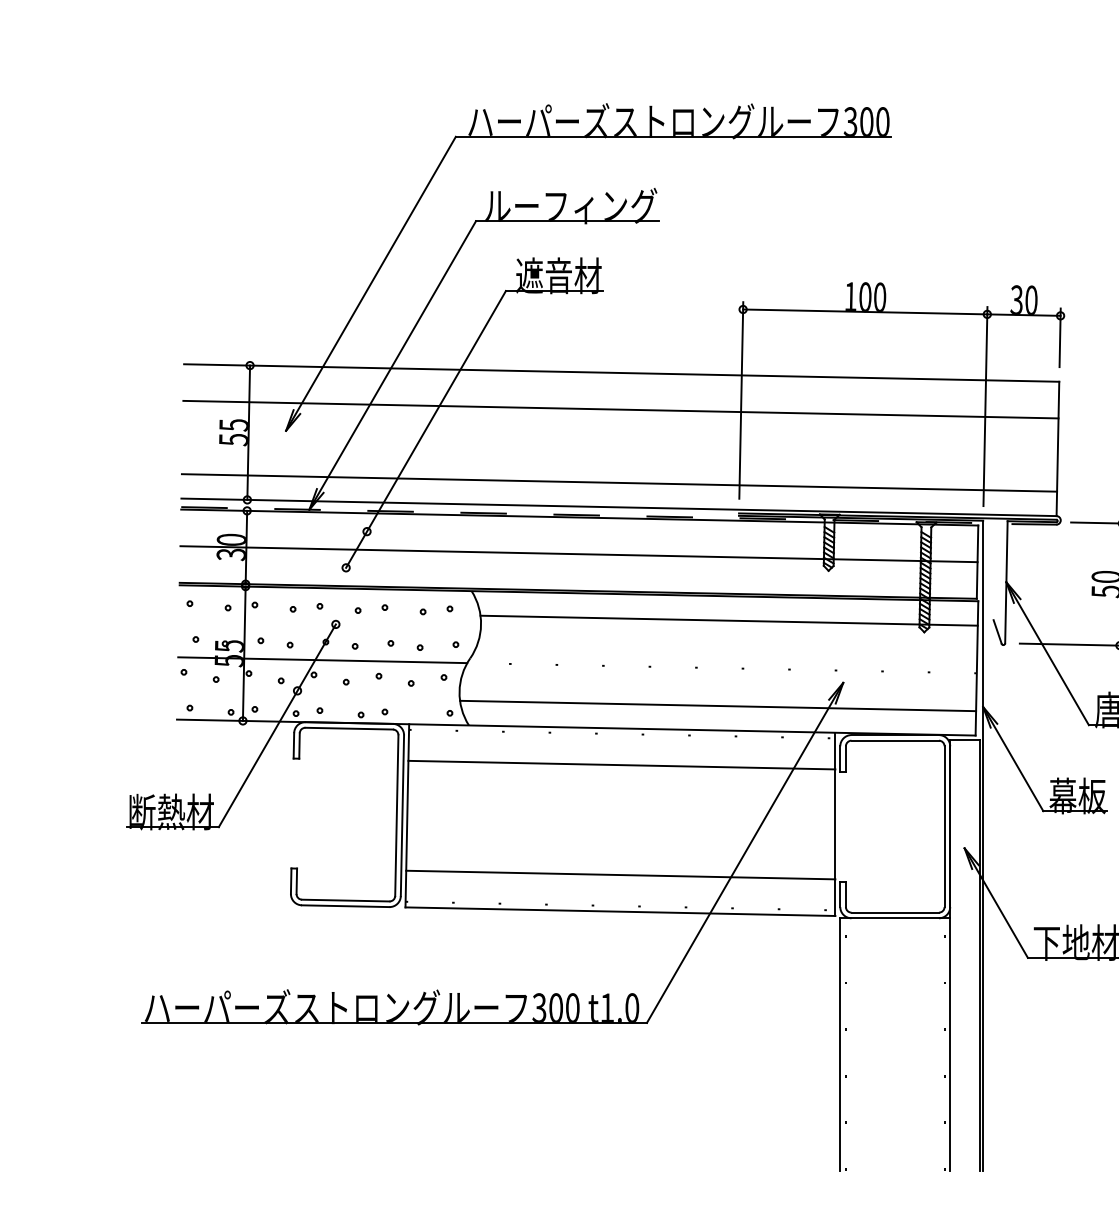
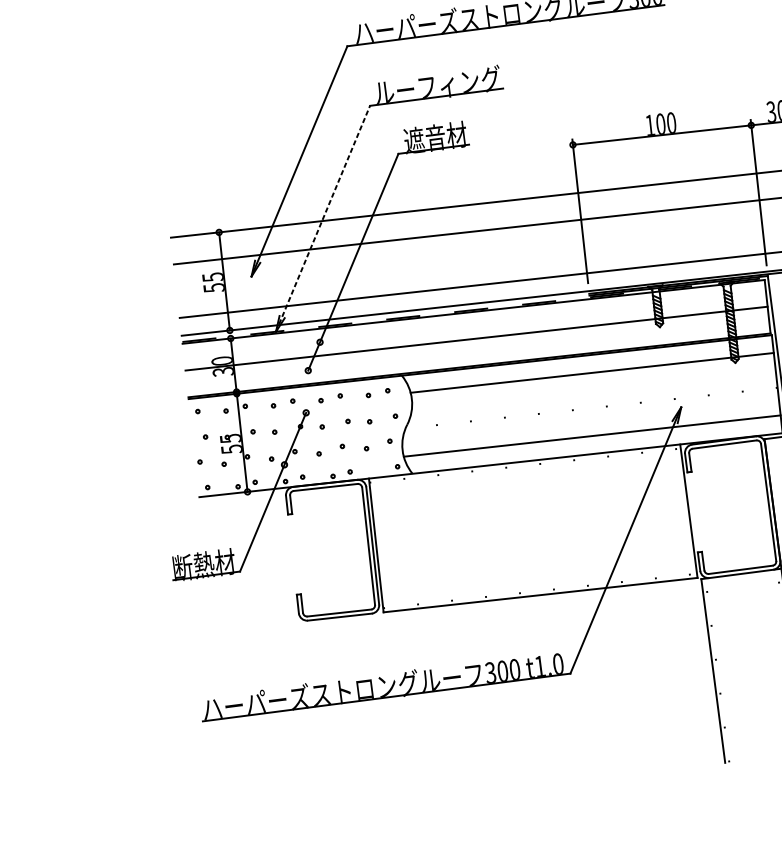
line: (392, 365) -> (322, 218), solid -> dashed
line: (322, 660) -> (299, 440), removed
line: (621, 764) -> (527, 487), removed
line: (620, 874) -> (537, 568), removed

